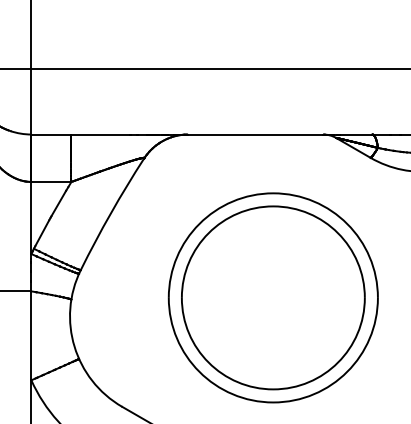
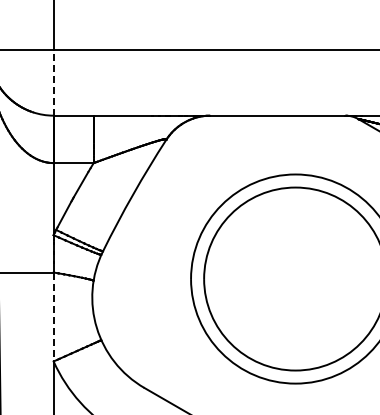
line: (31, 101) -> (53, 82), solid -> dashed
line: (31, 336) -> (53, 317), solid -> dashed

